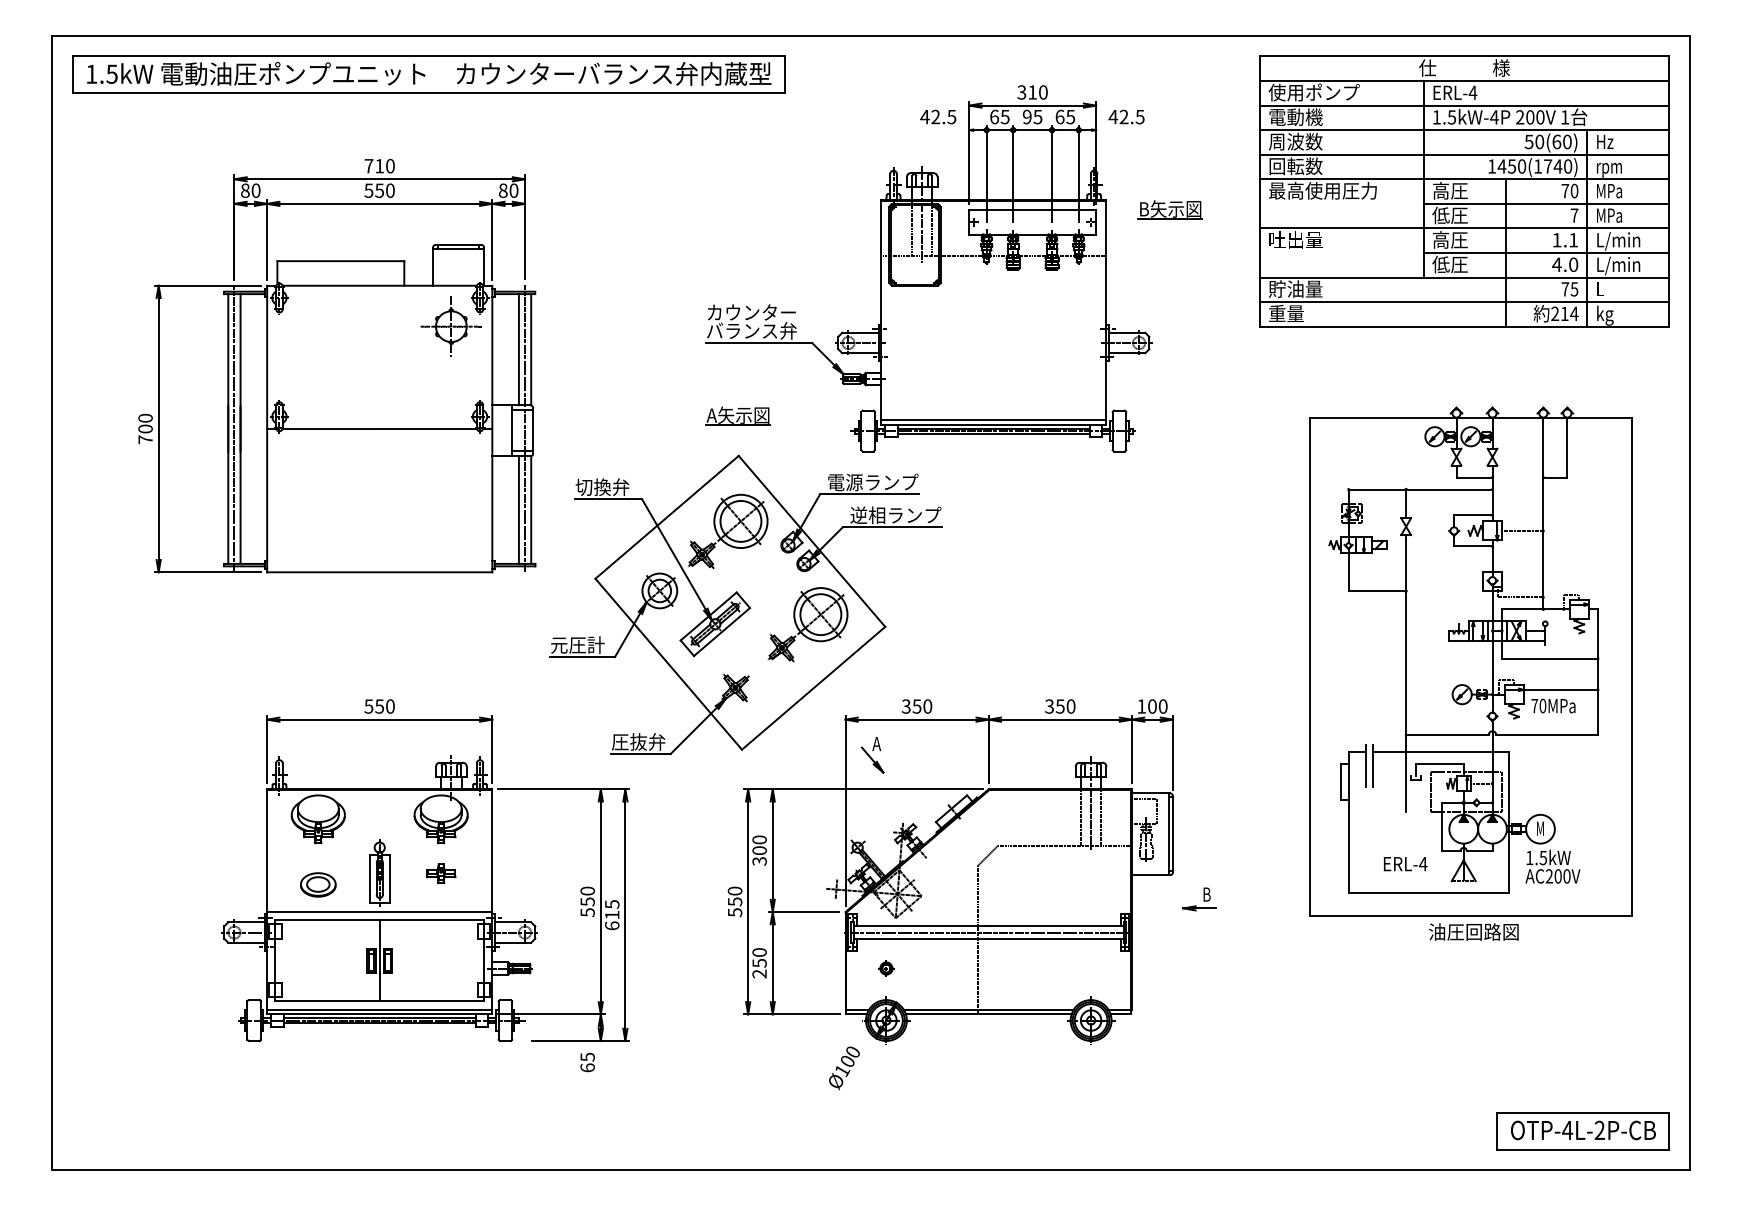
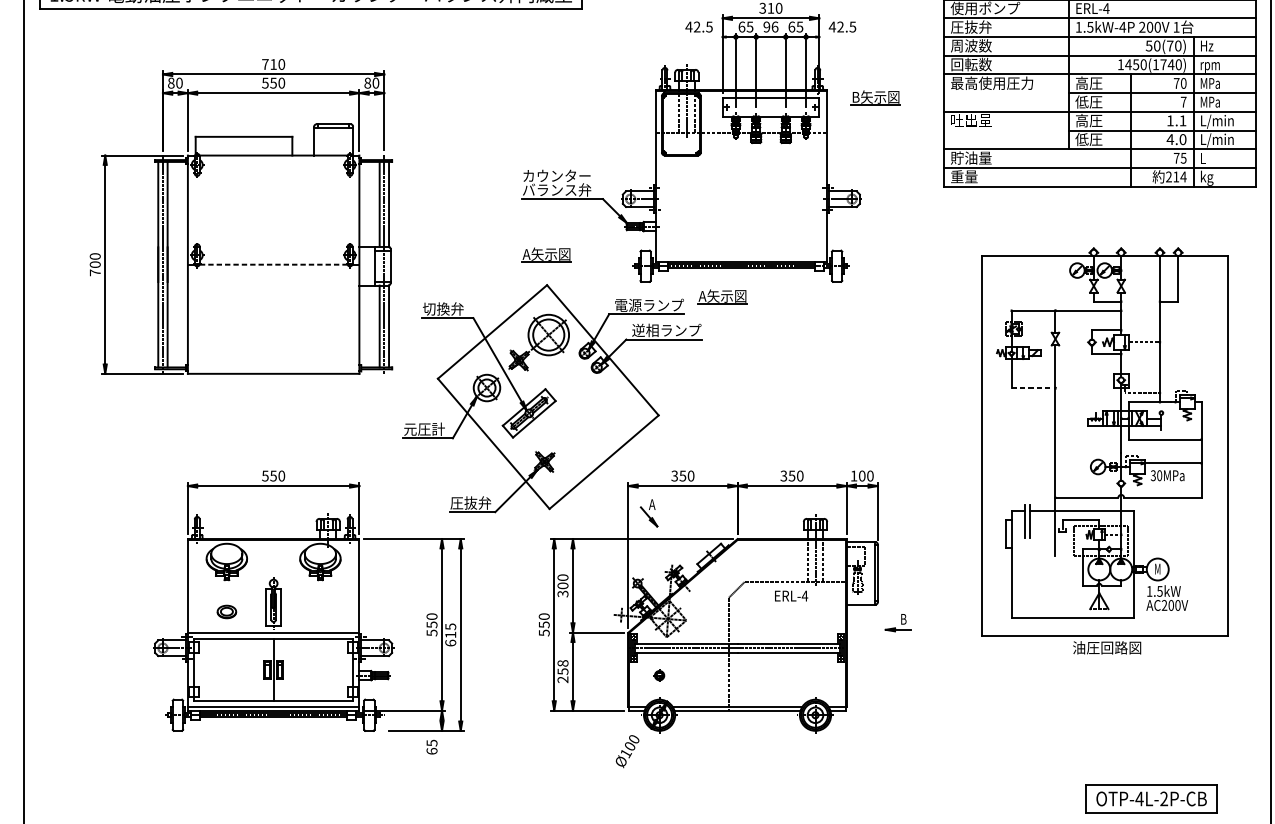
text: (1037, 116) -> (774, 26), 95 -> 96
text: (1295, 116) -> (971, 26), 電動機 -> 圧抜弁
text: (1556, 141) -> (1169, 45), 50(60) -> 50(70)
part: (450, 326) -> (327, 186), removed
line: (993, 420) -> (741, 258), removed
line: (379, 429) -> (273, 265), solid -> dashed
part: (968, 470) -> (722, 296), added
line: (1377, 591) -> (1033, 388), solid -> dashed
part: (807, 624) -> (599, 413), removed
text: (1534, 705) -> (1153, 475), 70MPa -> 30MPa
text: (1405, 864) -> (791, 596), moved
part: (440, 873) -> (319, 603), removed
part: (318, 884) -> (226, 611), size x0.7
text: (759, 952) -> (562, 663), 250 -> 258
part: (1582, 1131) -> (1150, 799), moved

